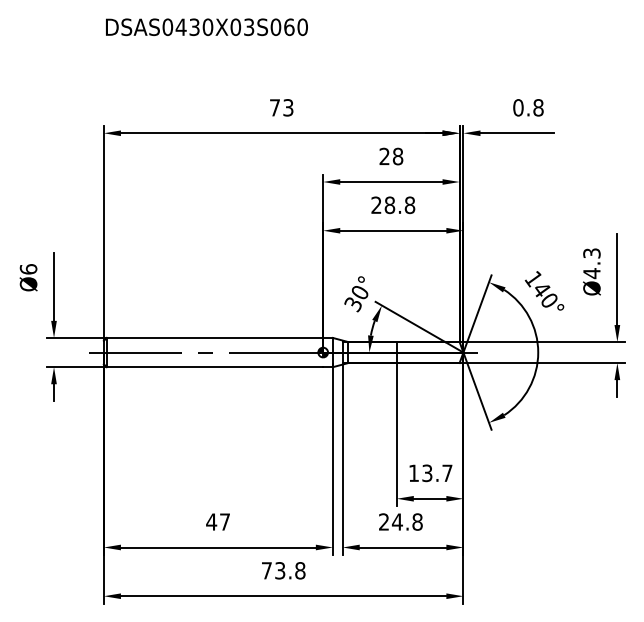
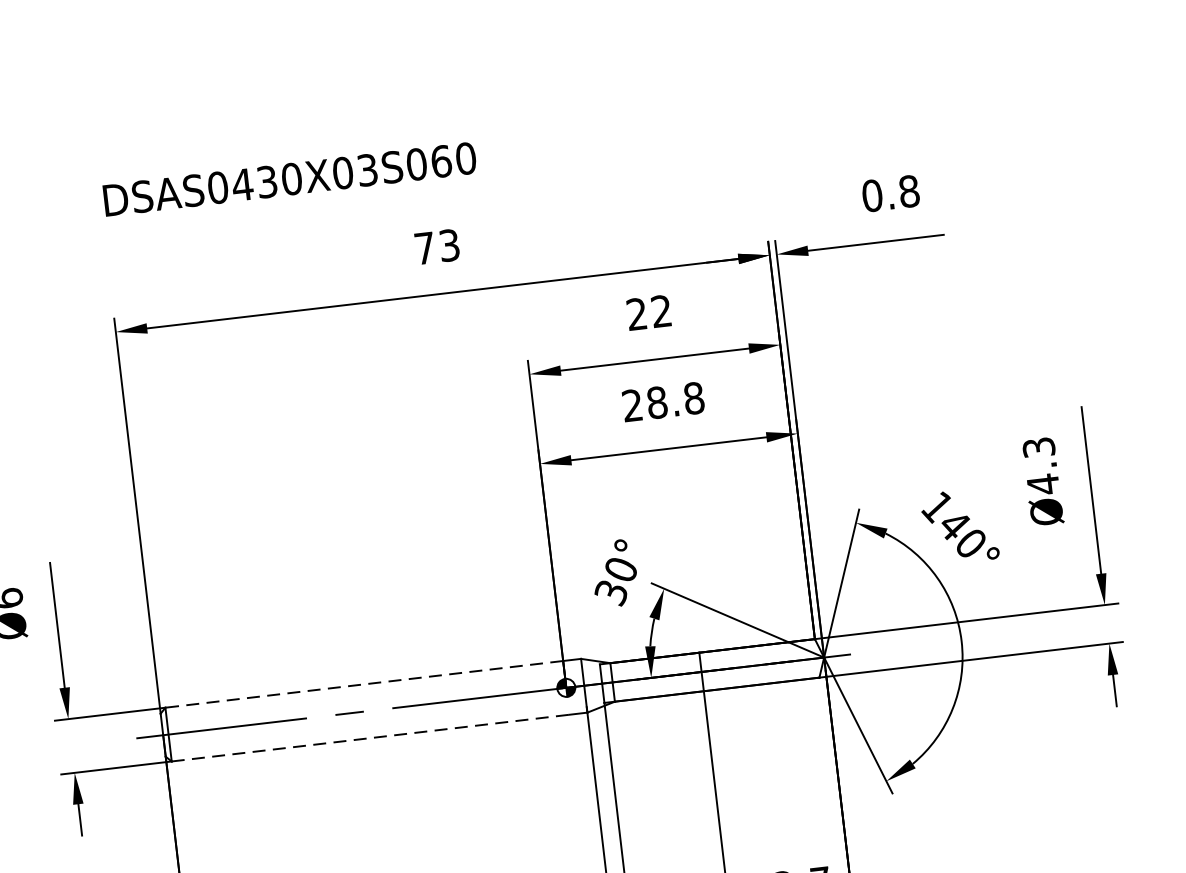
text: (206, 27) -> (289, 179), moved
text: (397, 156) -> (660, 311), 28 -> 22
line: (214, 337) -> (363, 683), solid -> dashed
line: (215, 367) -> (371, 738), solid -> dashed

